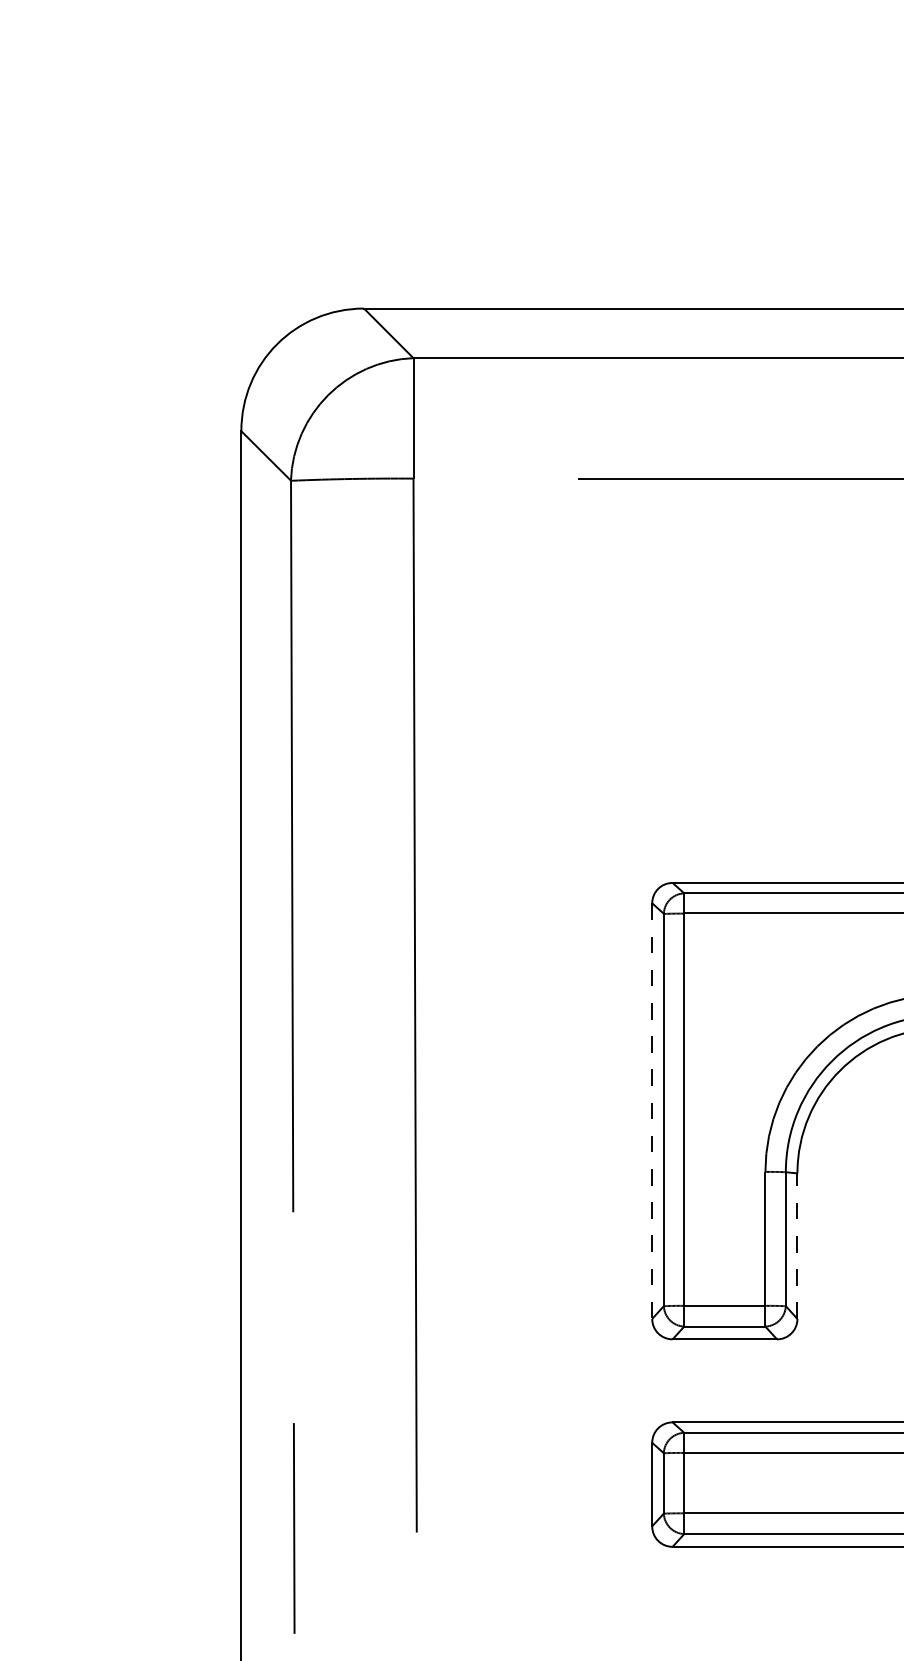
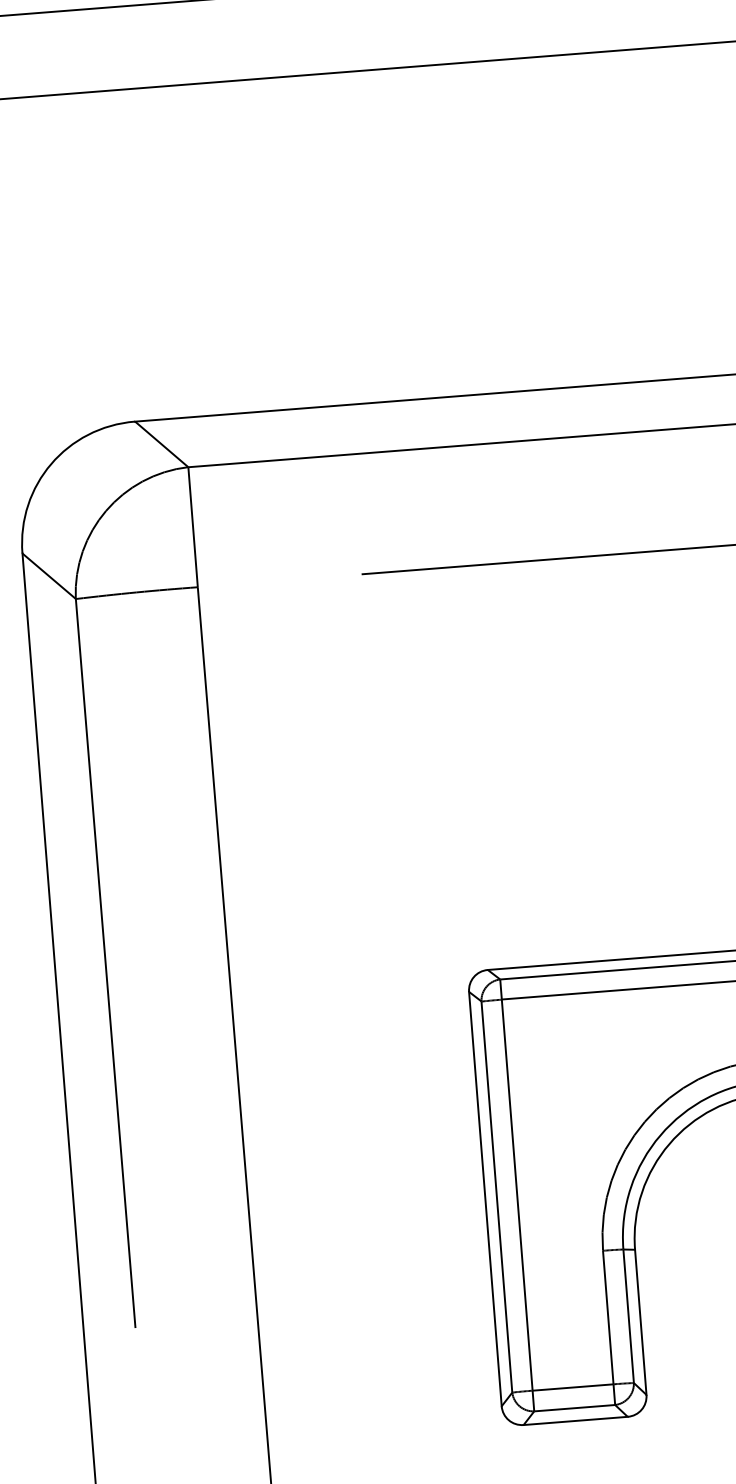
line: (652, 1111) -> (485, 1199), dashed -> solid
line: (797, 1246) -> (640, 1322), dashed -> solid

